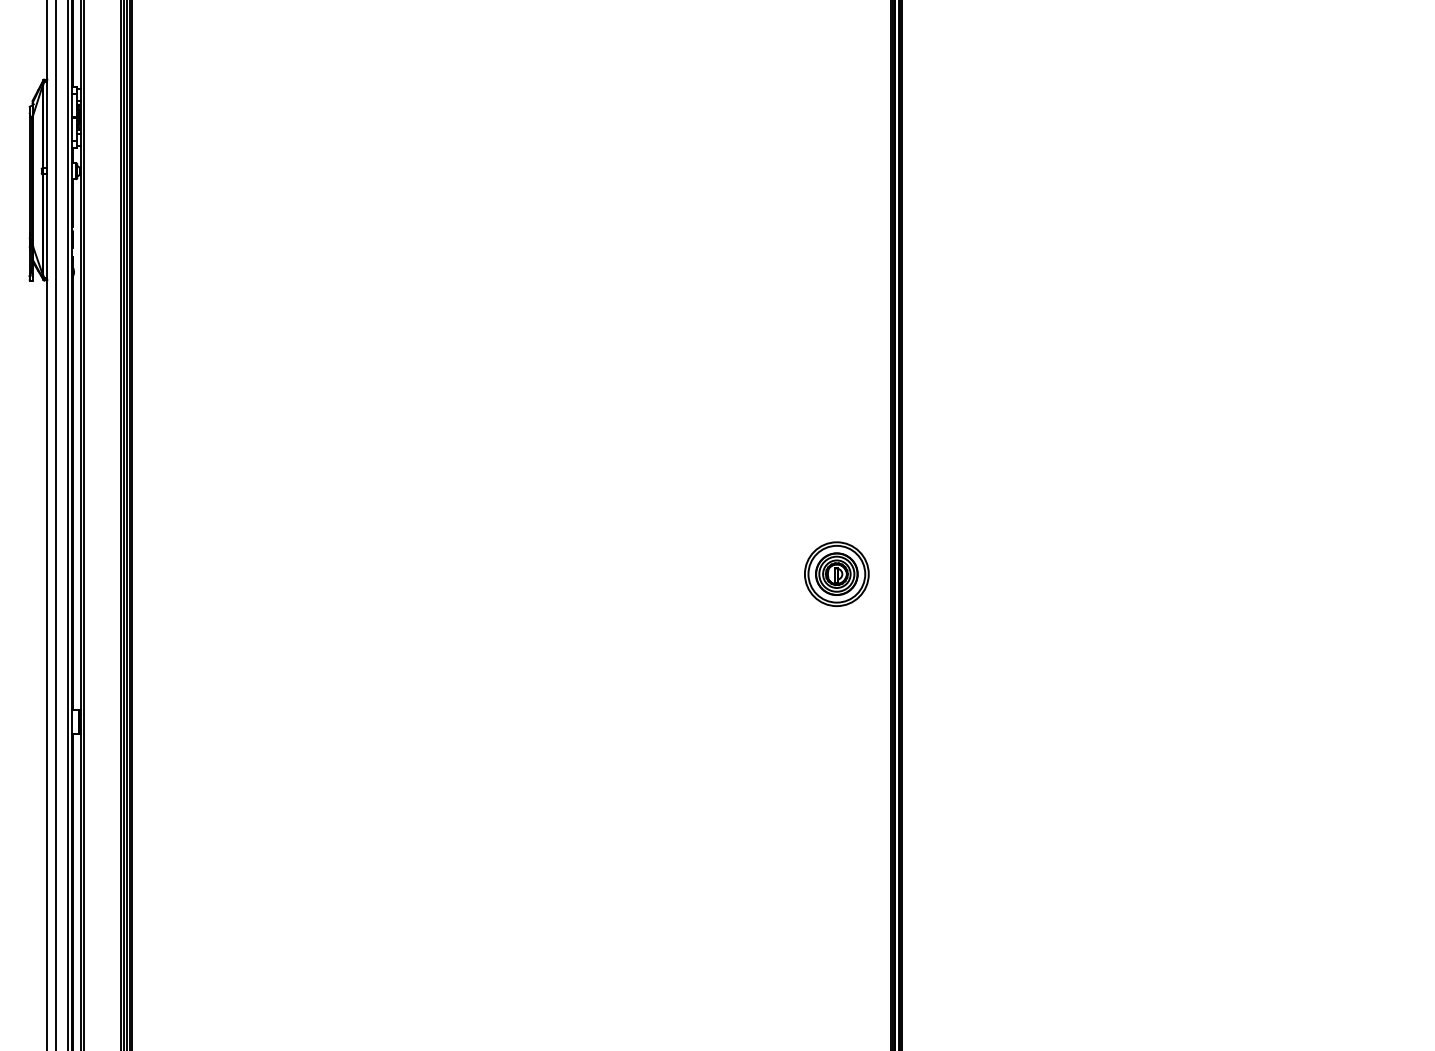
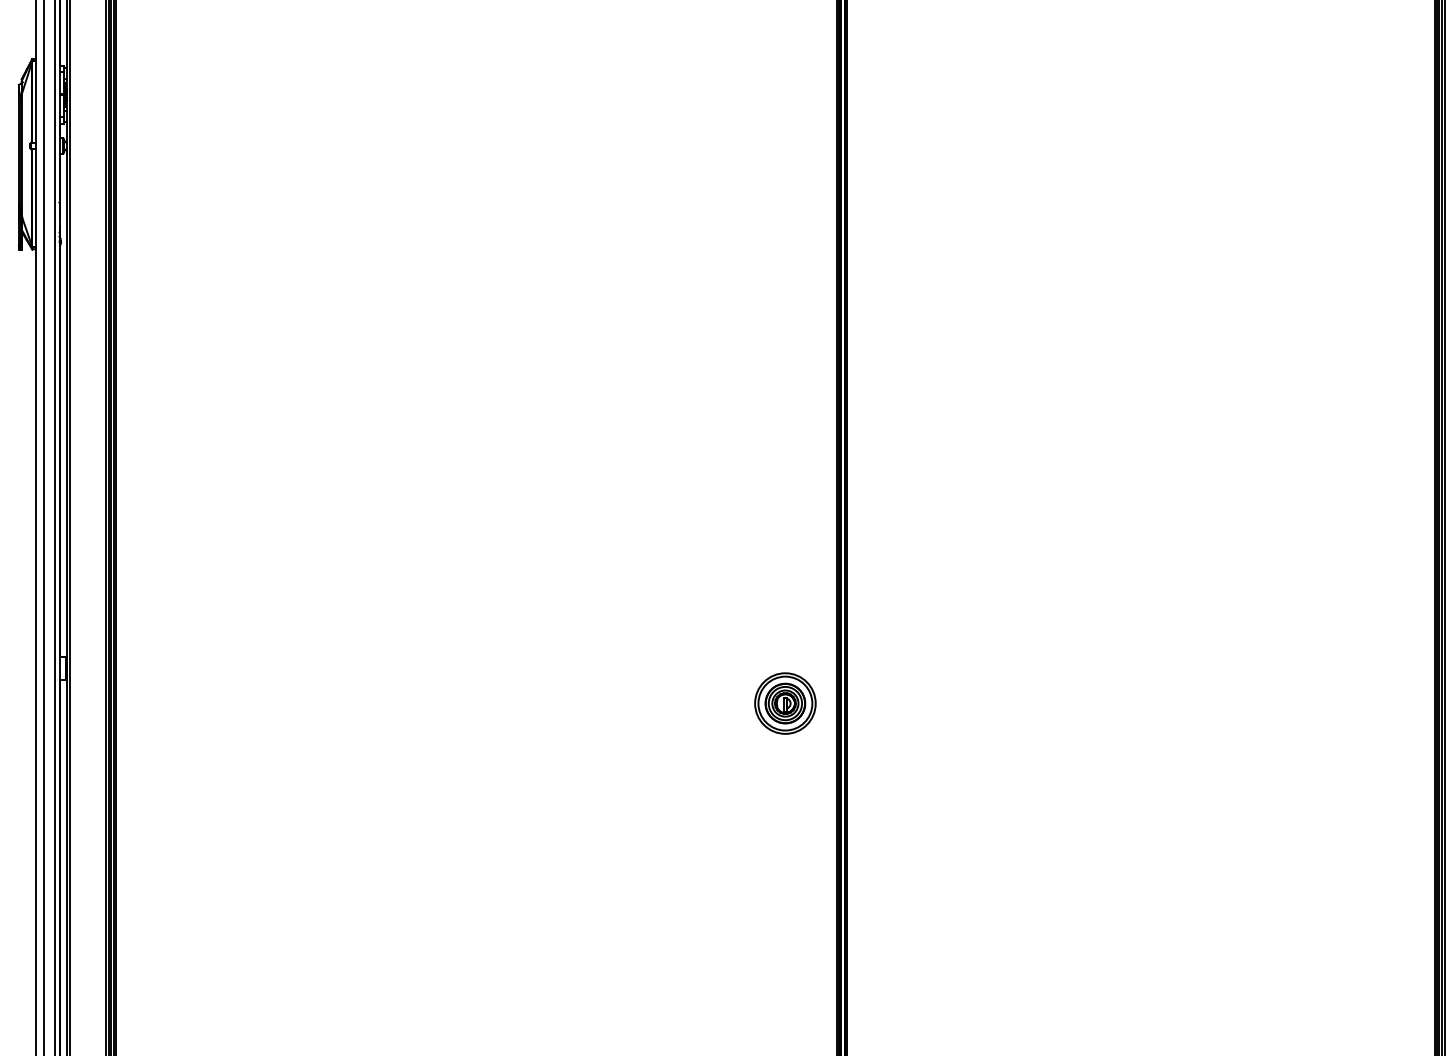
part: (836, 574) -> (785, 703), moved

